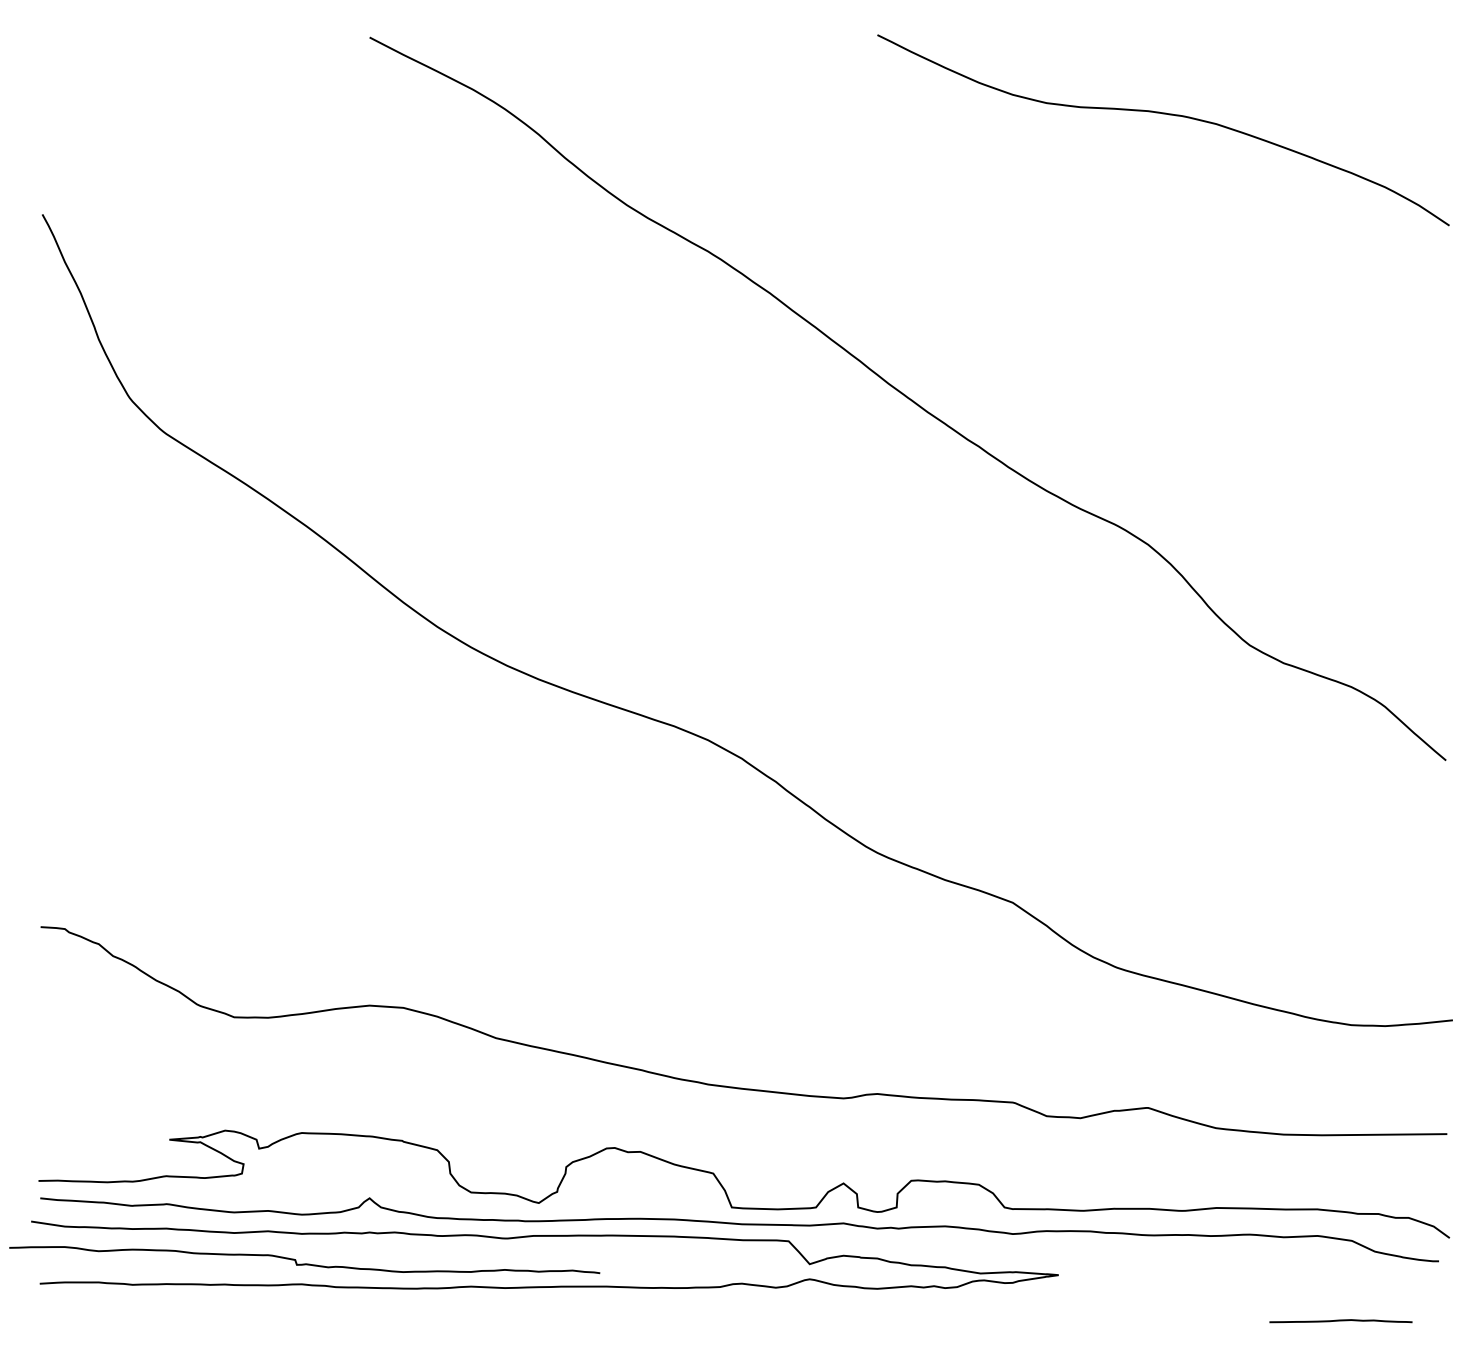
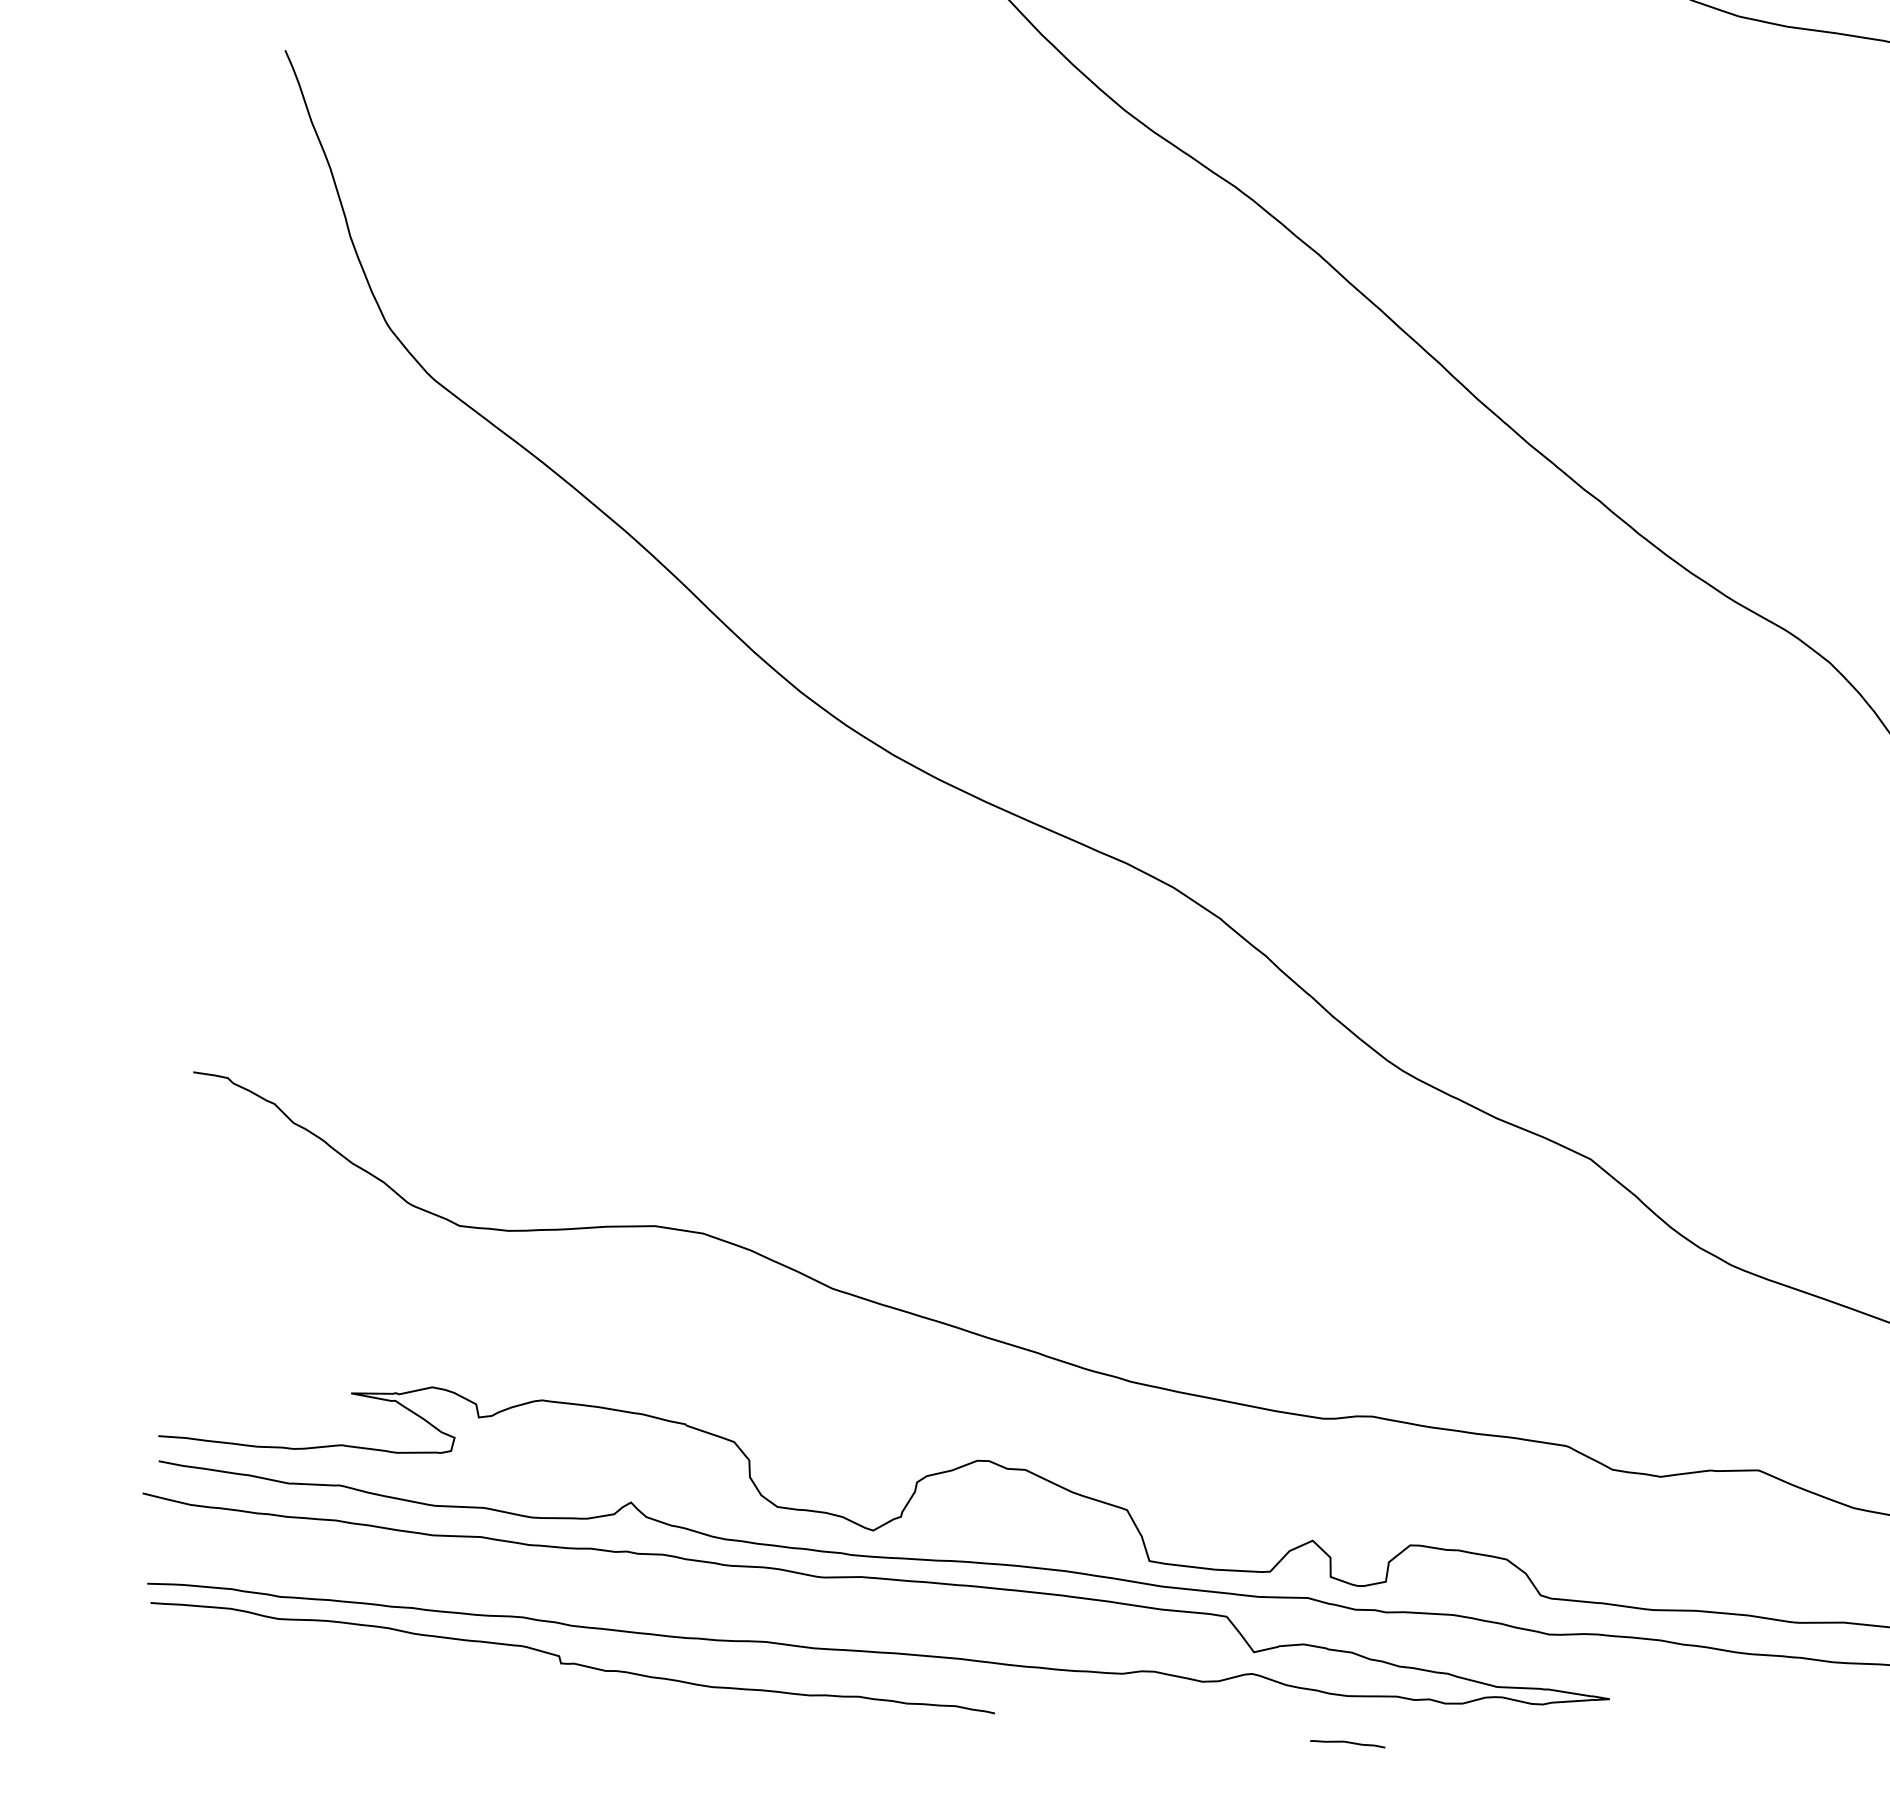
curve: (304, 1263) -> (572, 1662), moved
curve: (880, 1321) -> (1348, 1743), added

